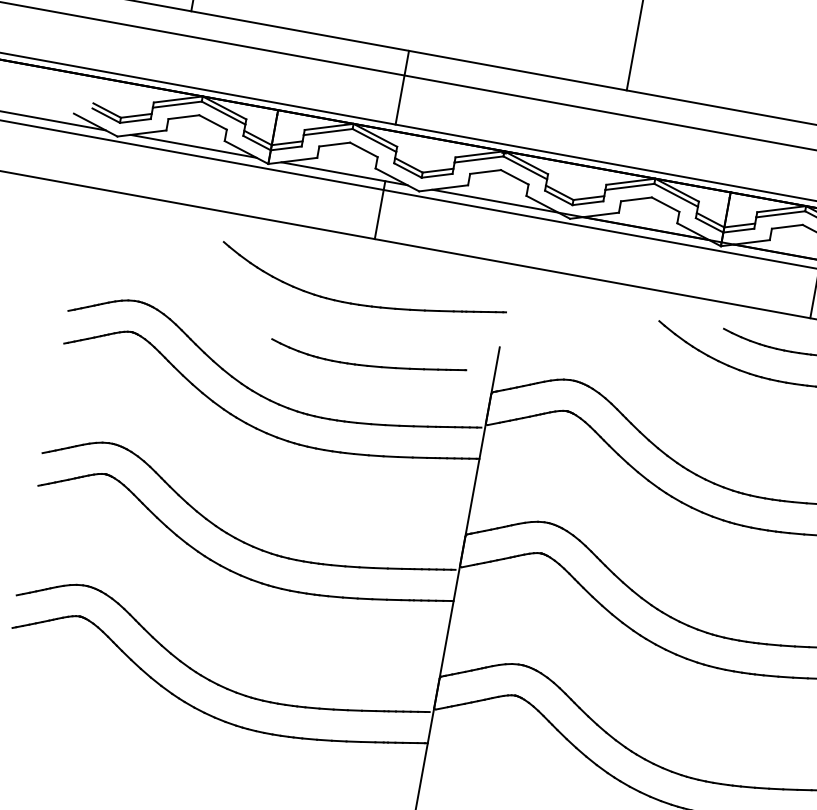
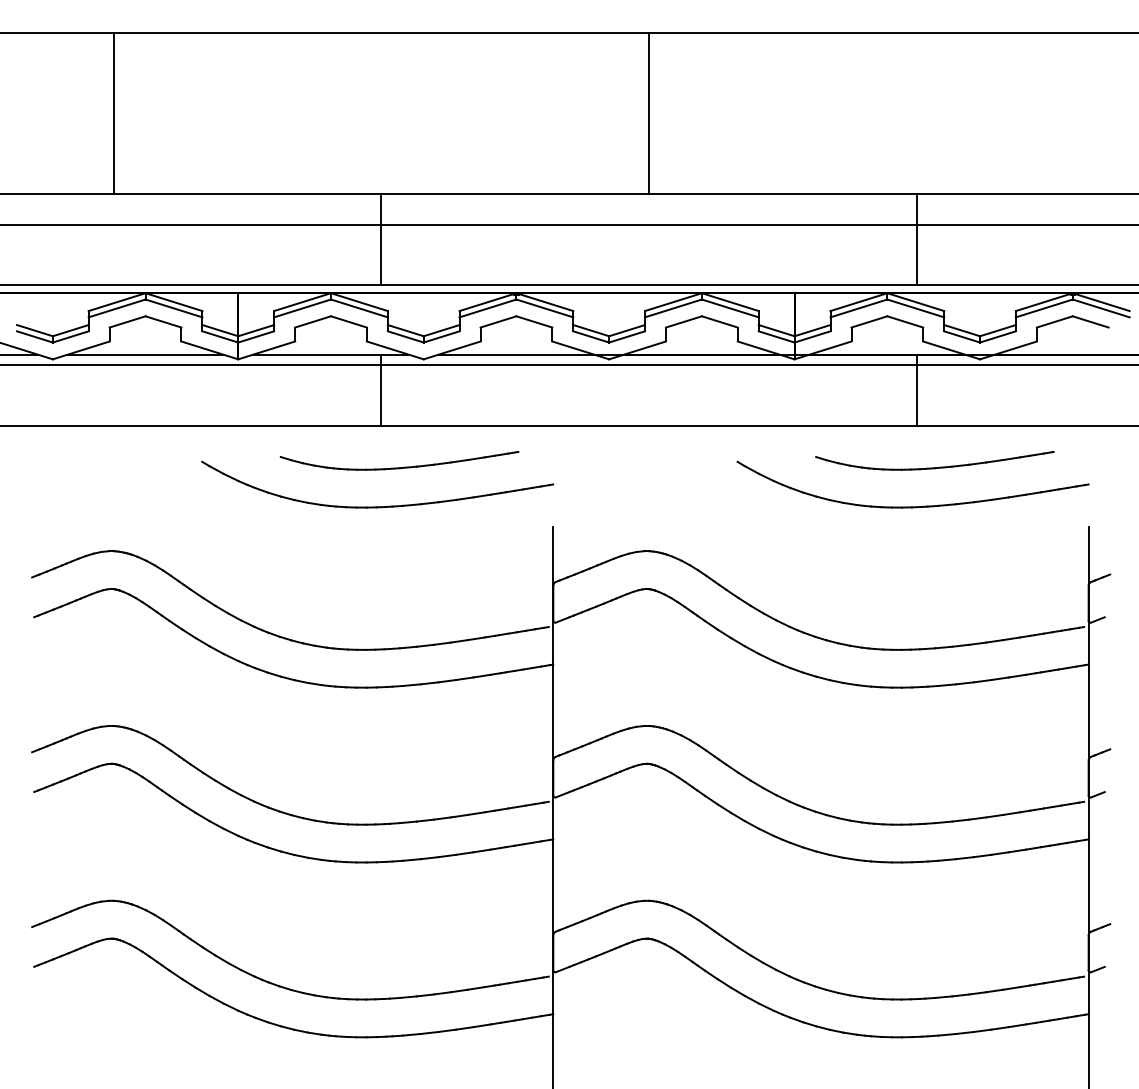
part: (367, 365) -> (399, 467), moved

